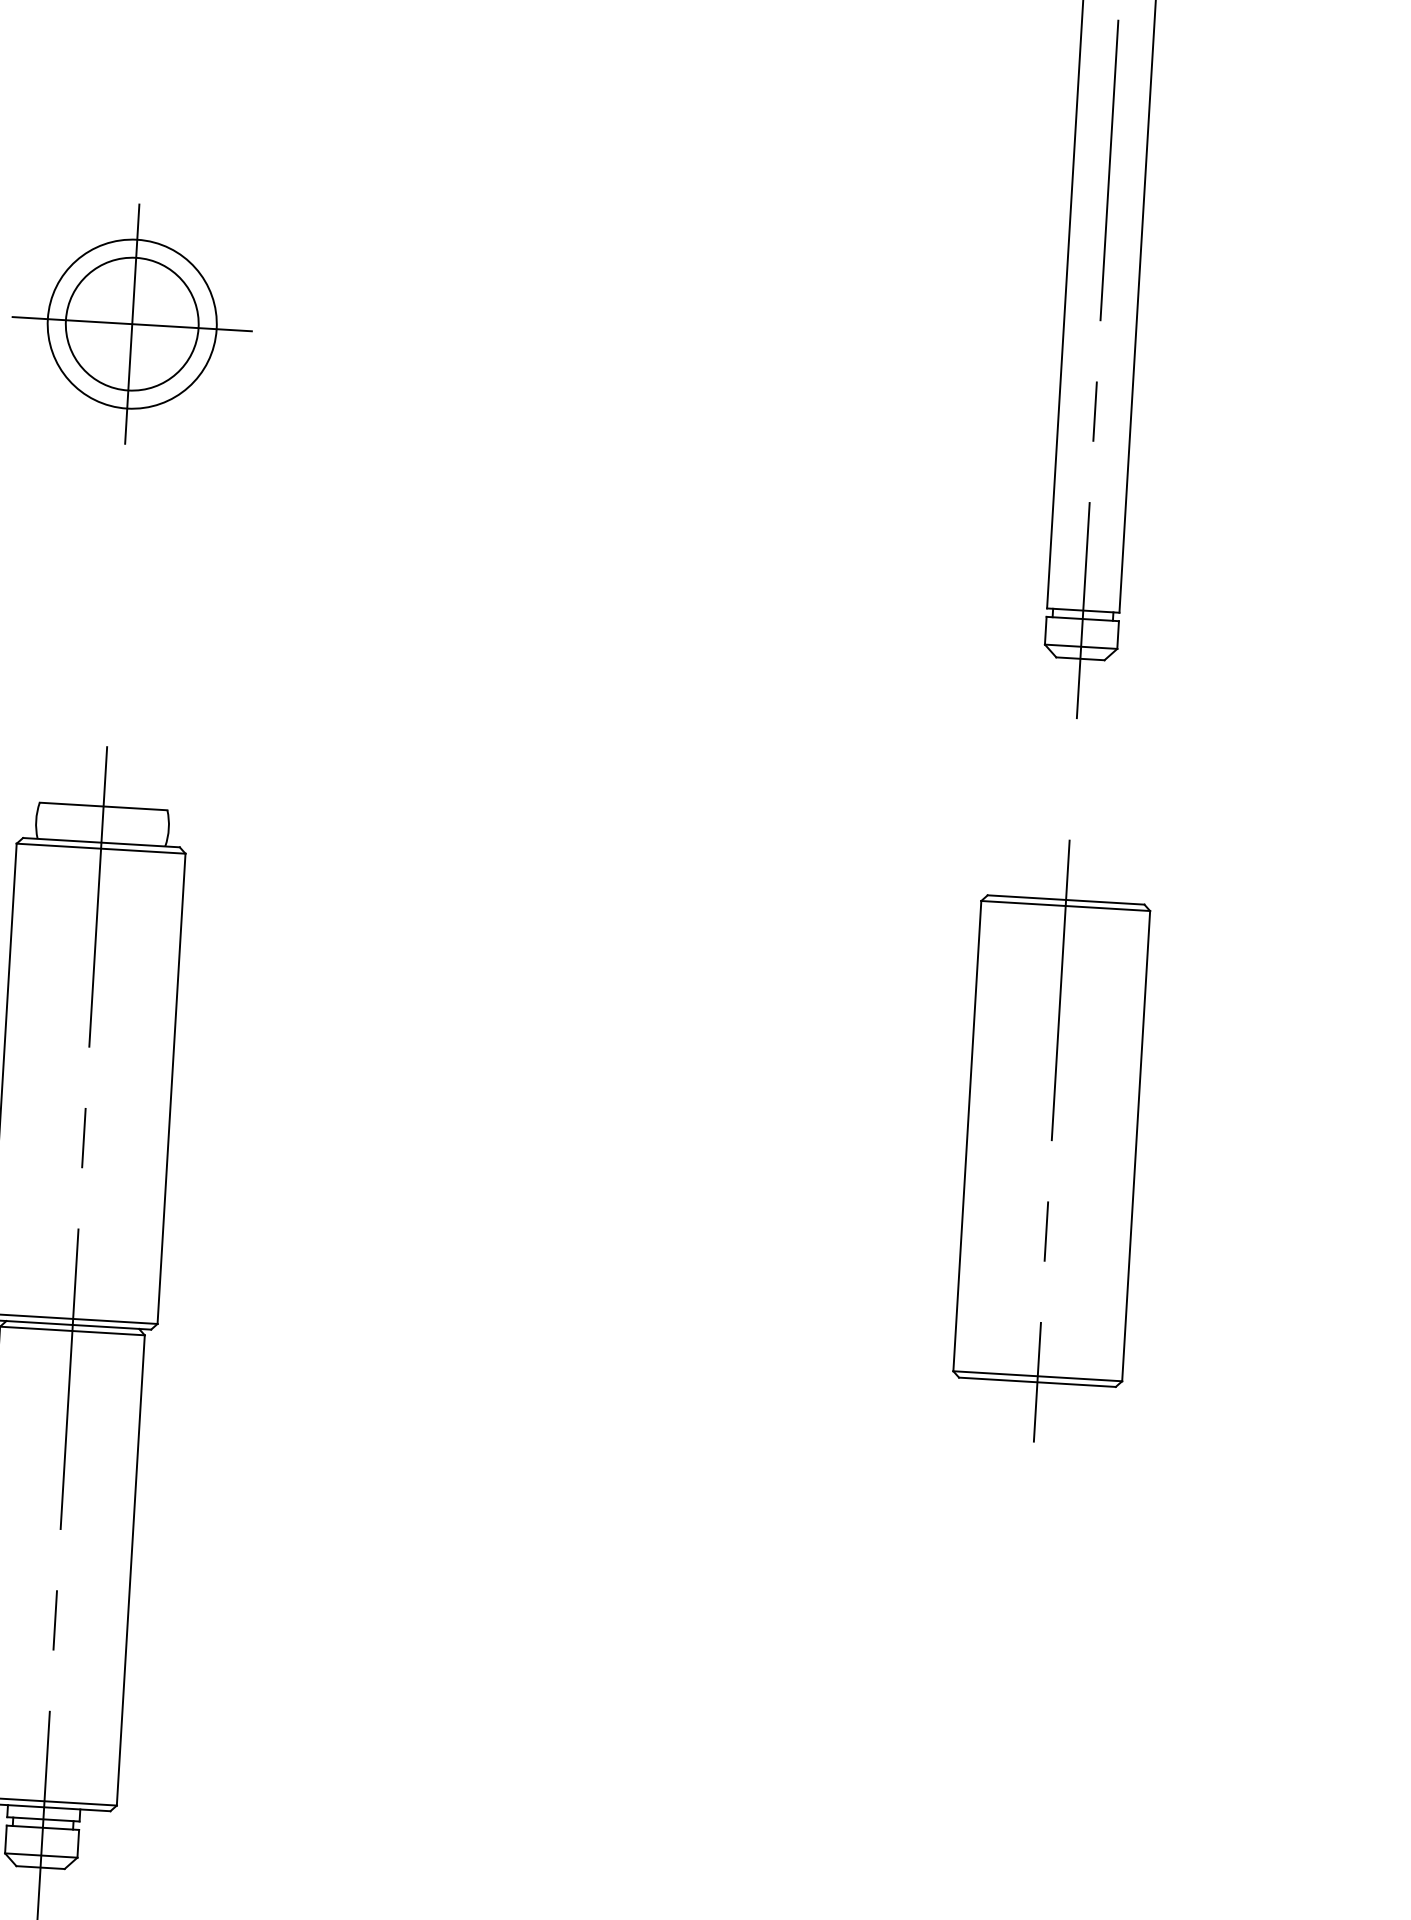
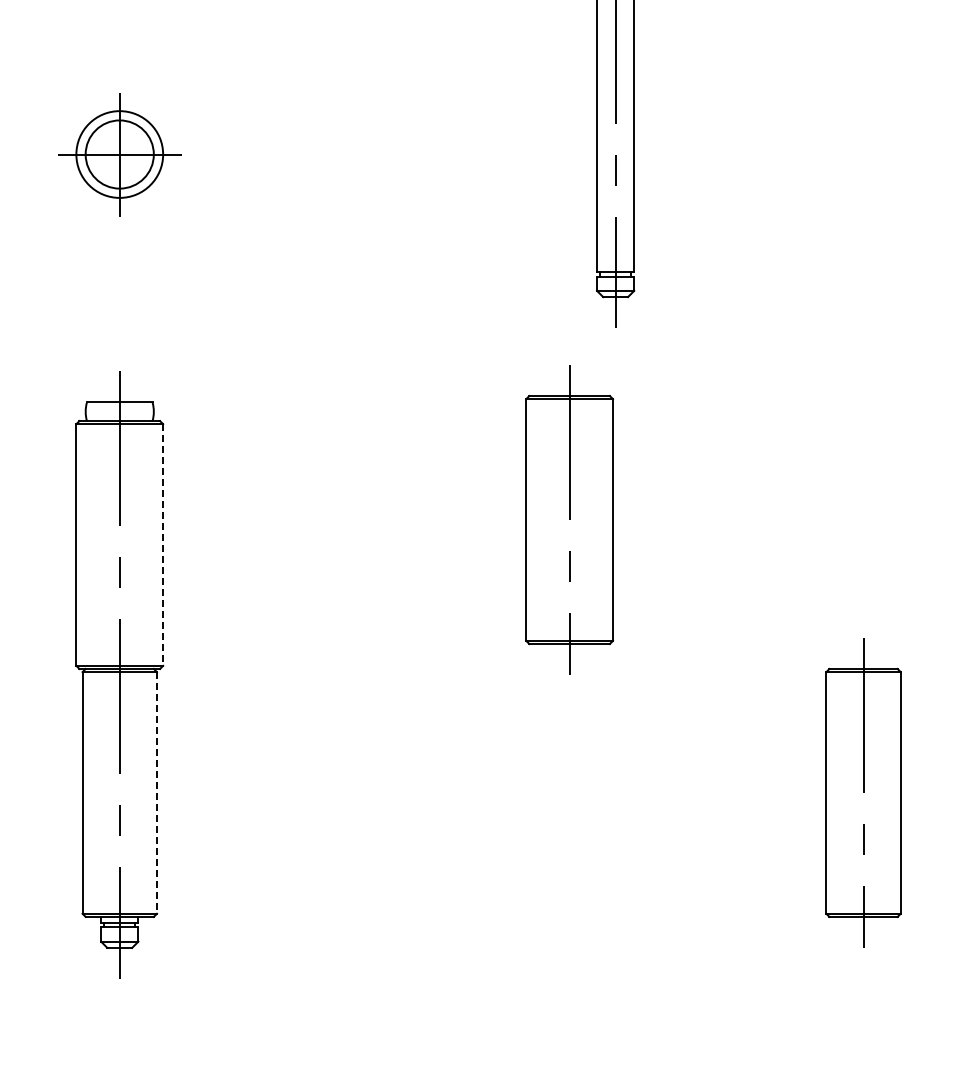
line: (172, 1089) -> (163, 545), solid -> dashed
part: (1051, 1140) -> (569, 519), moved
line: (129, 1569) -> (156, 792), solid -> dashed

